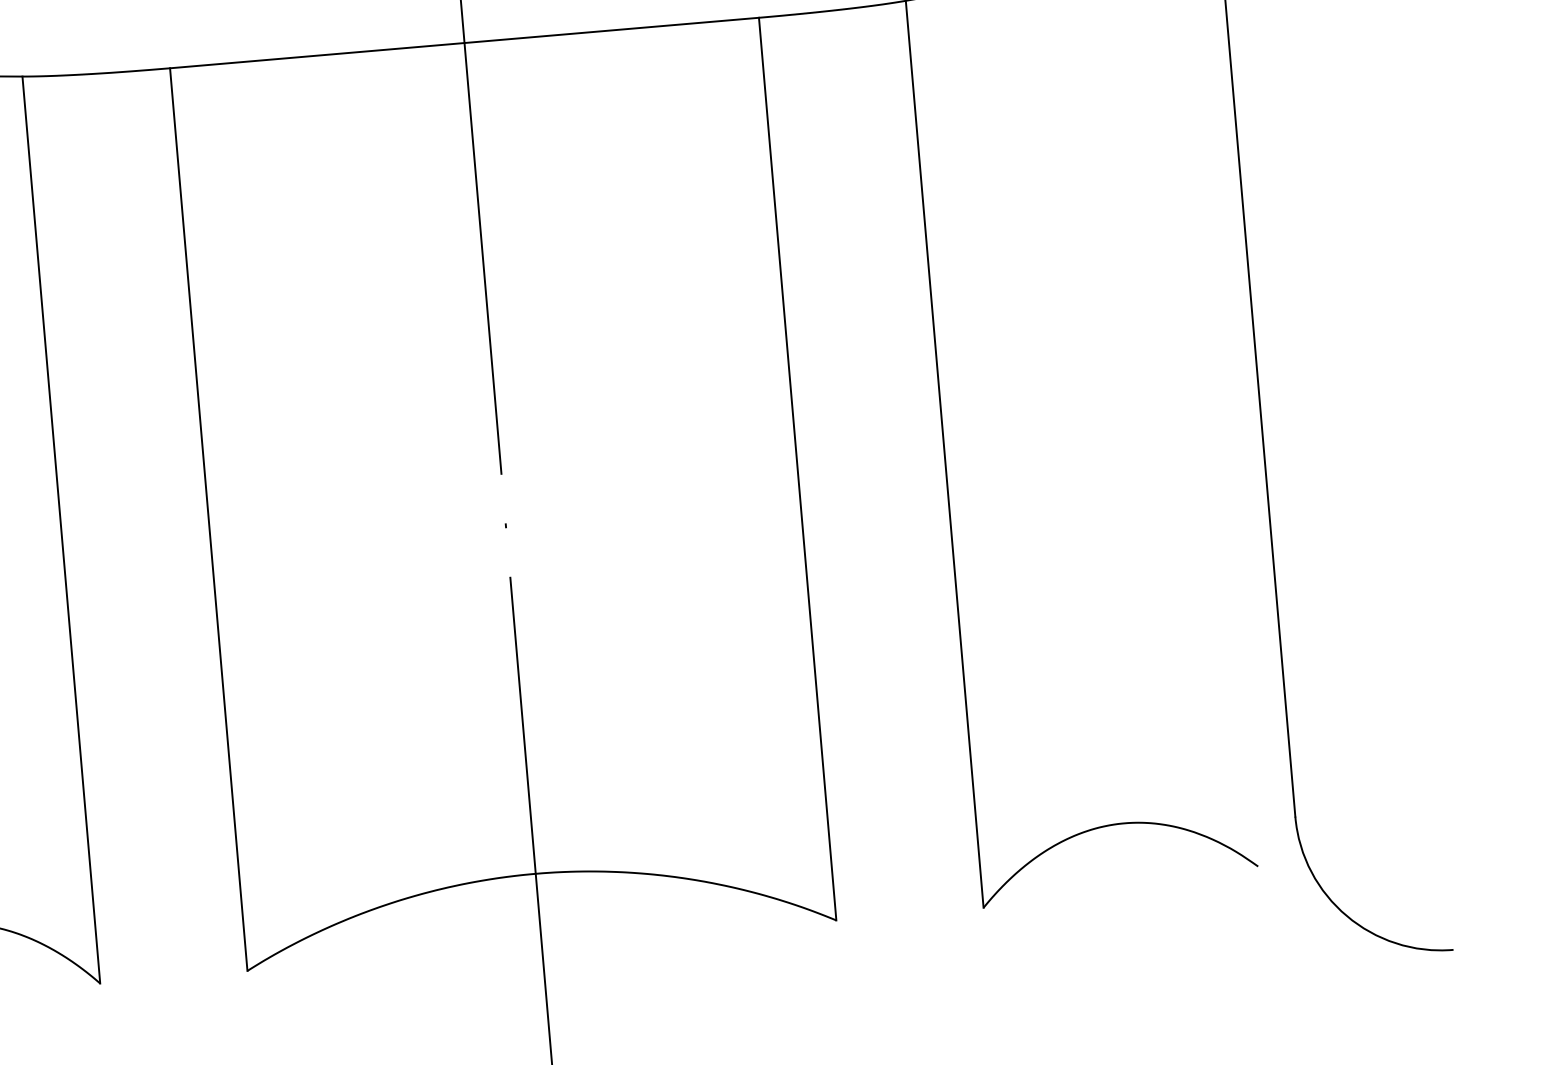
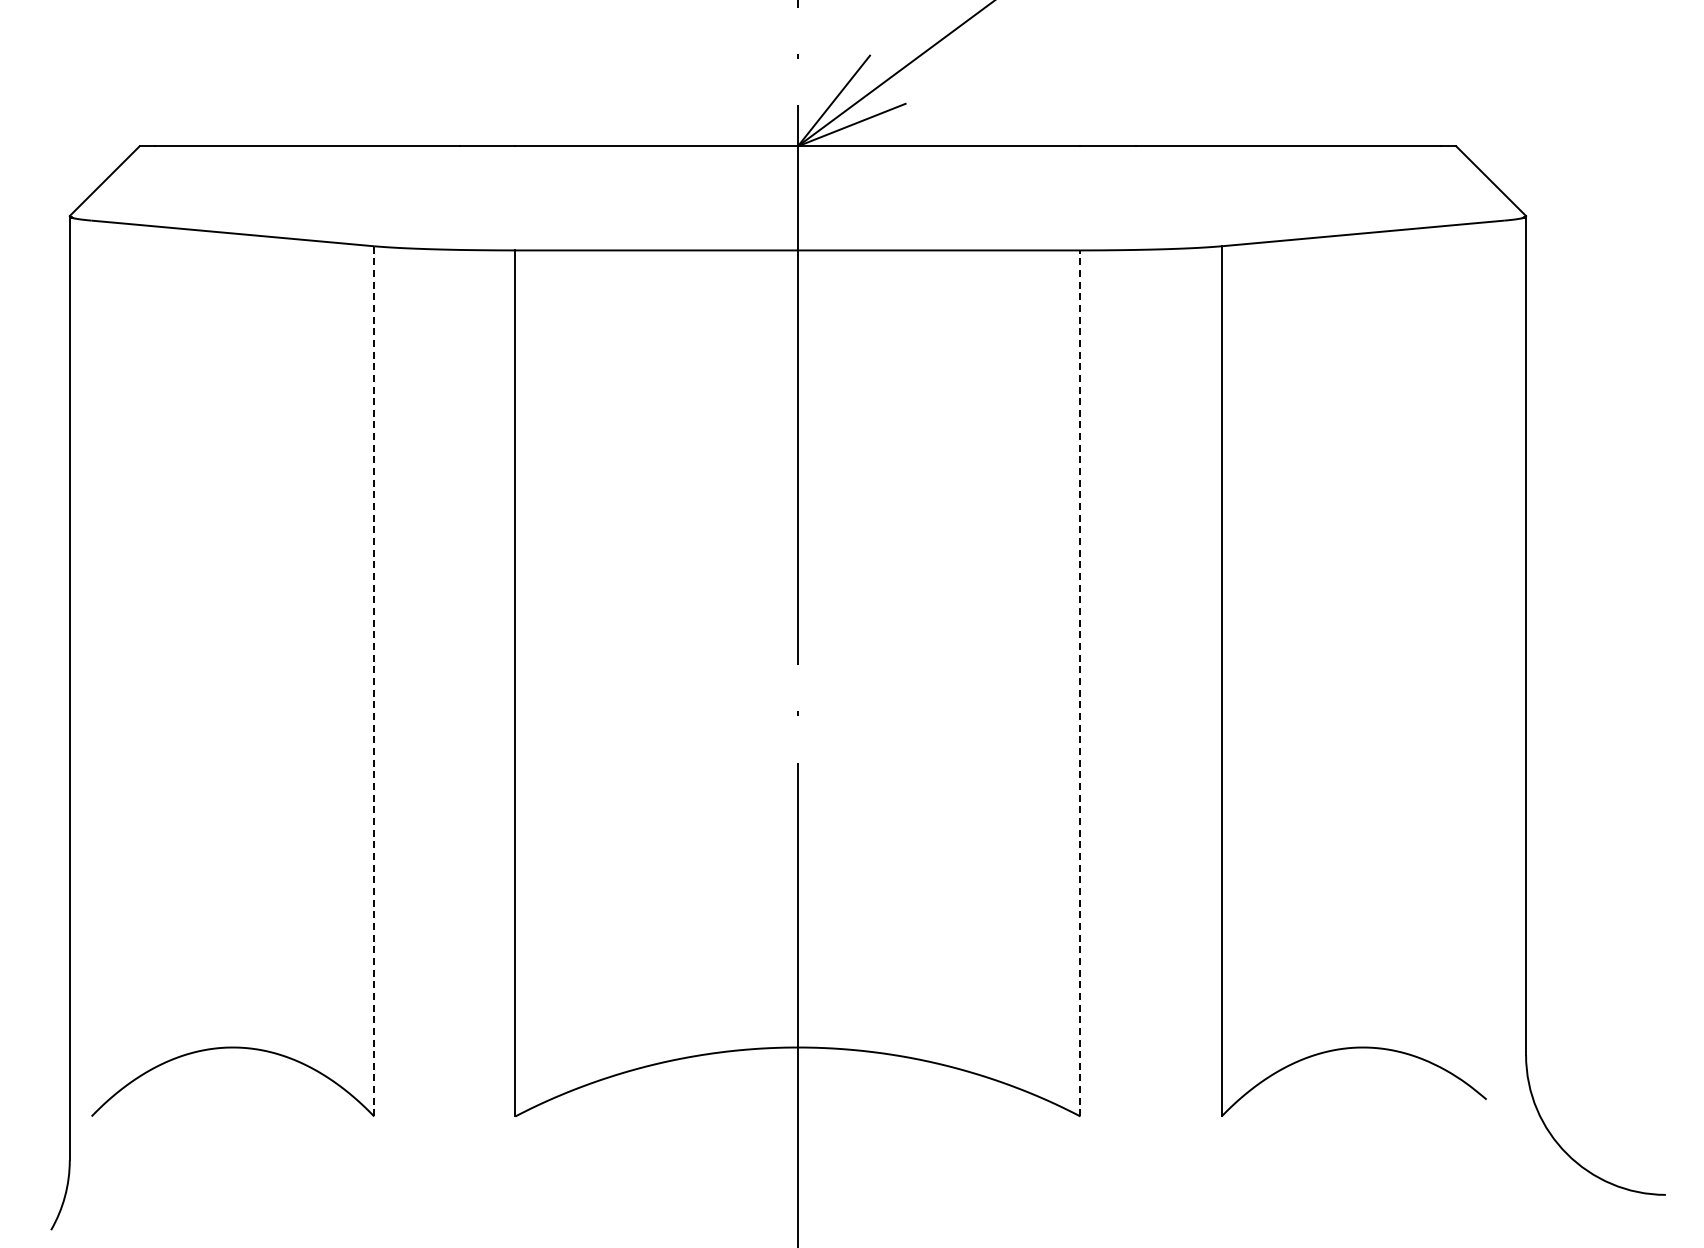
line: (797, 468) -> (1080, 682), solid -> dashed
line: (61, 529) -> (374, 680), solid -> dashed

